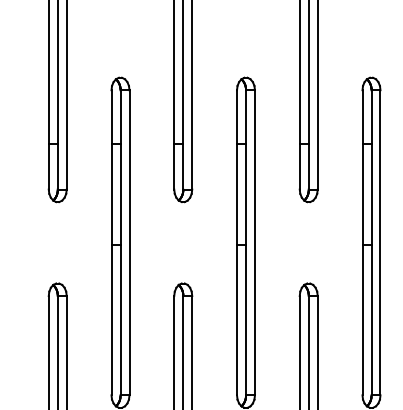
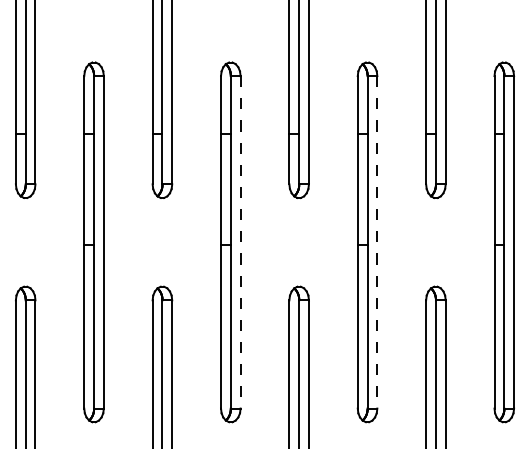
line: (254, 242) -> (240, 242), solid -> dashed
line: (380, 242) -> (377, 242), solid -> dashed

